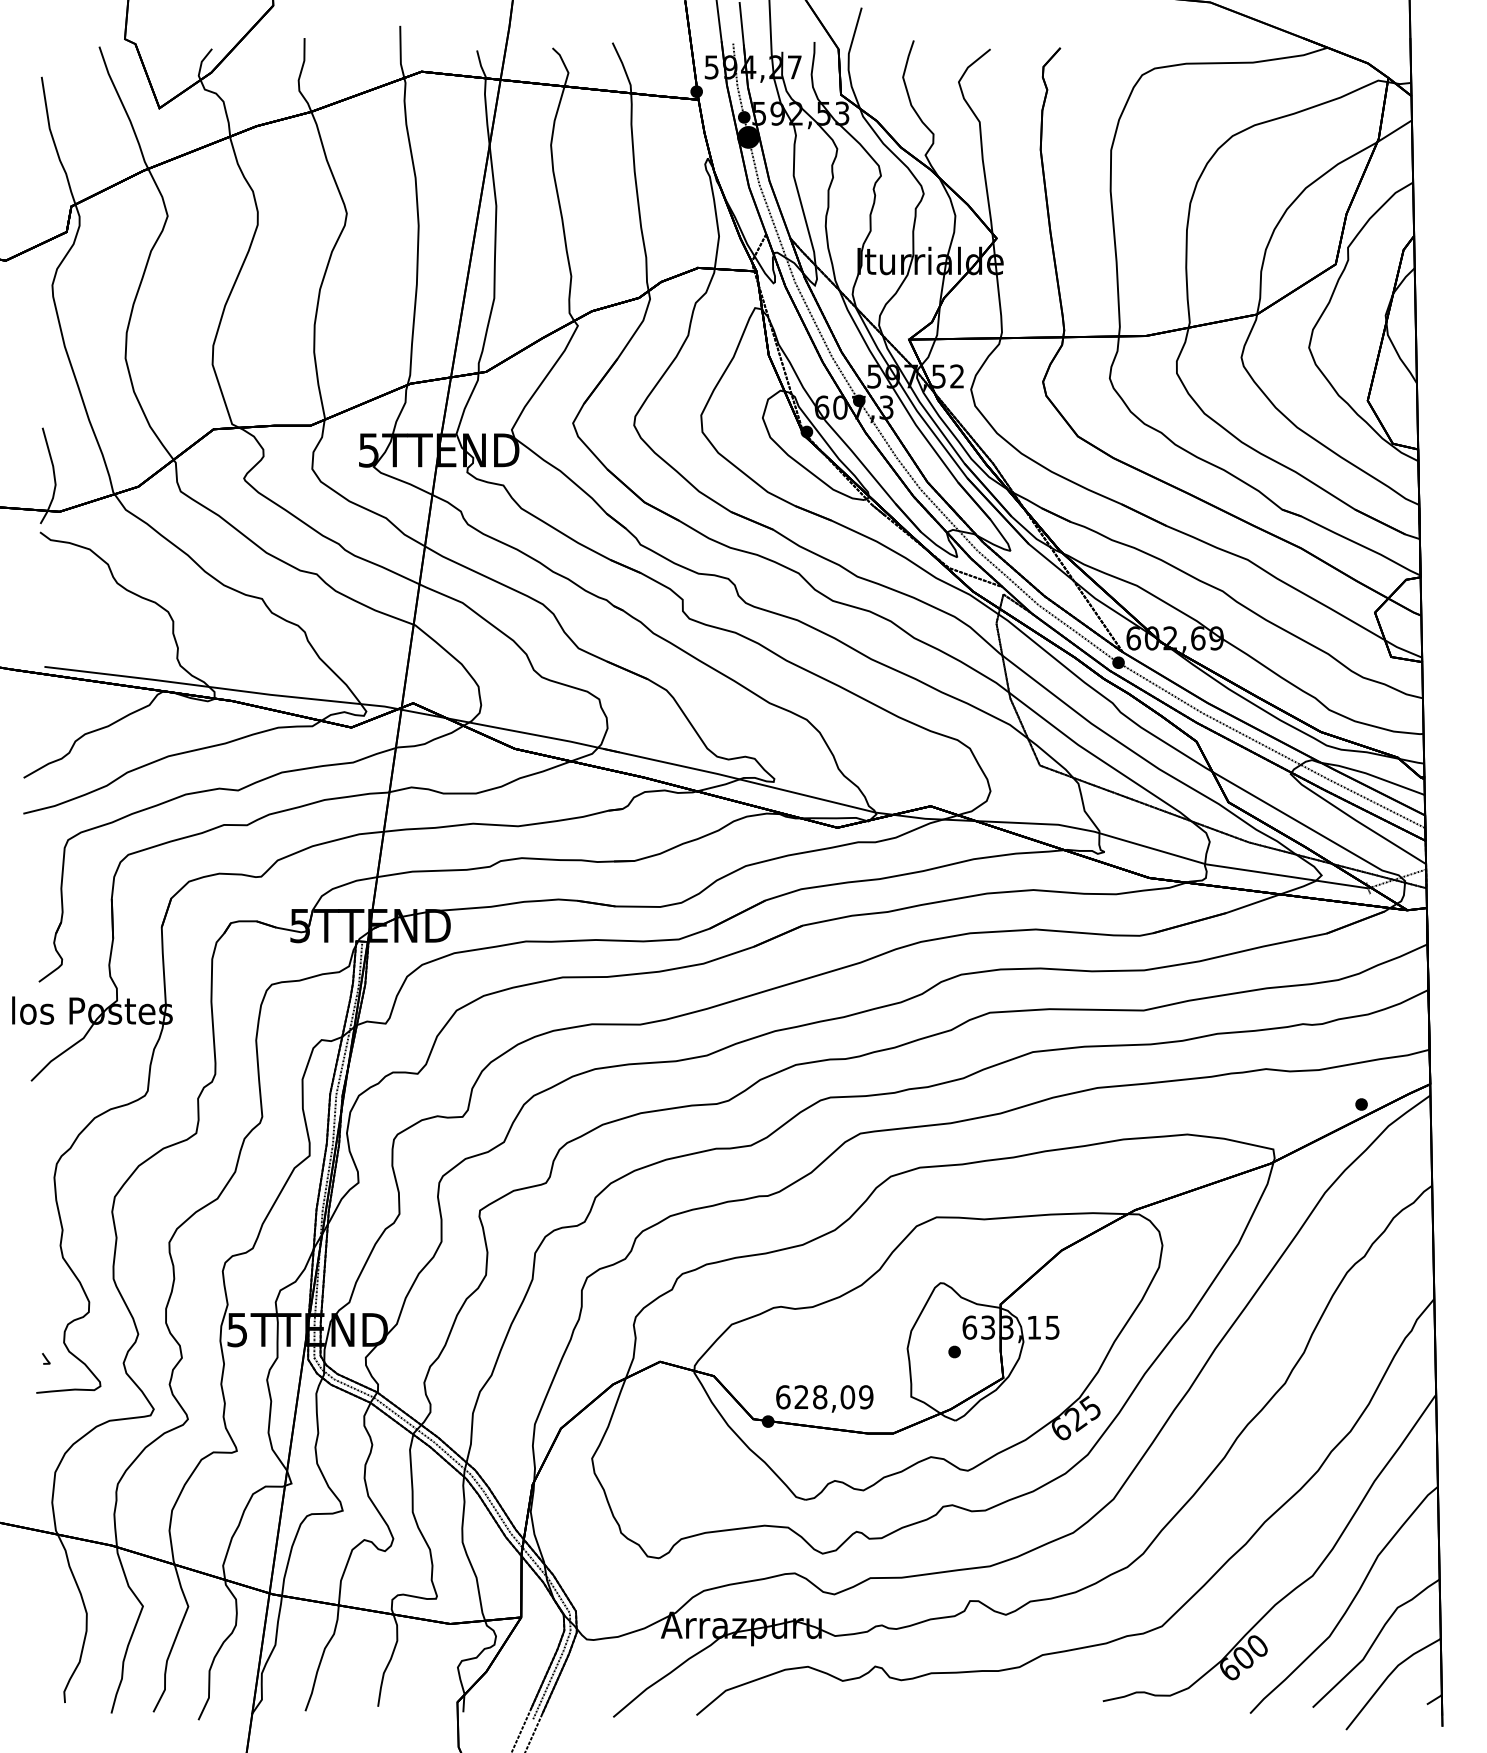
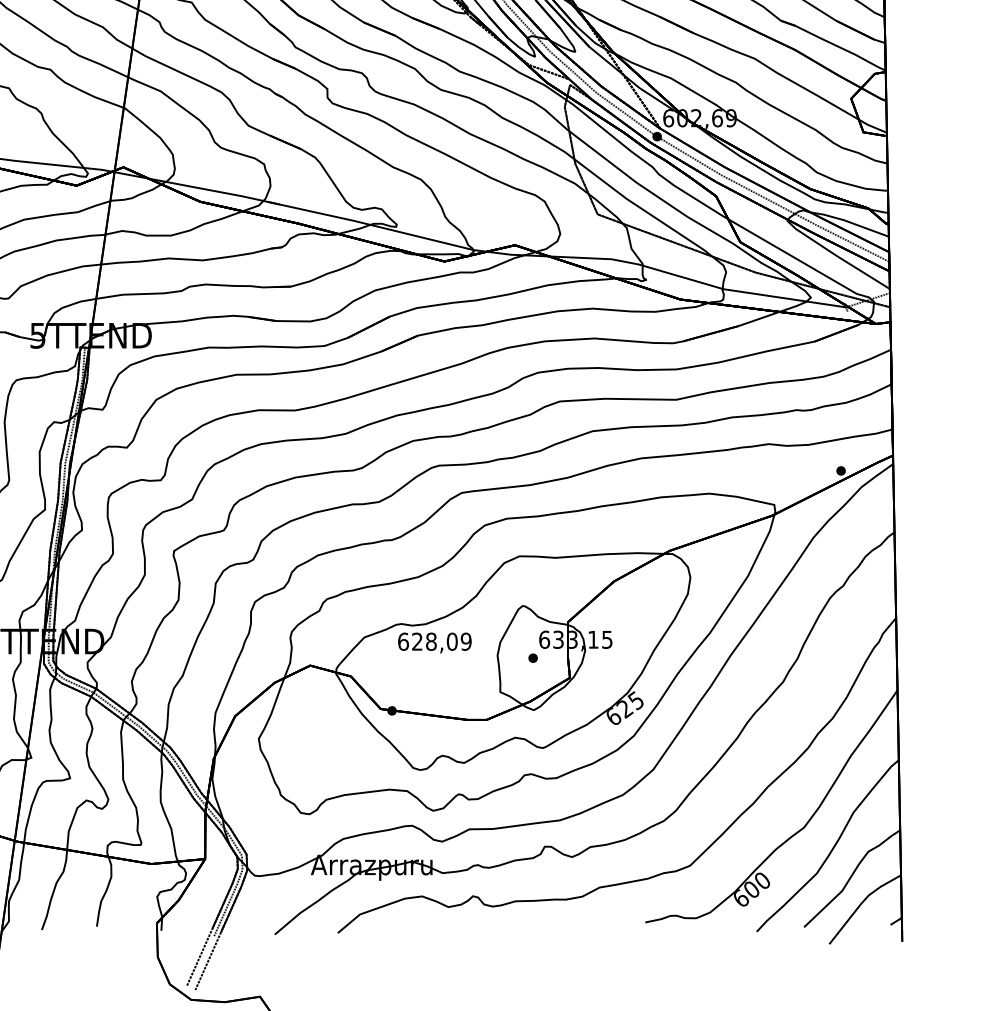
text: (824, 1398) -> (434, 642), moved

